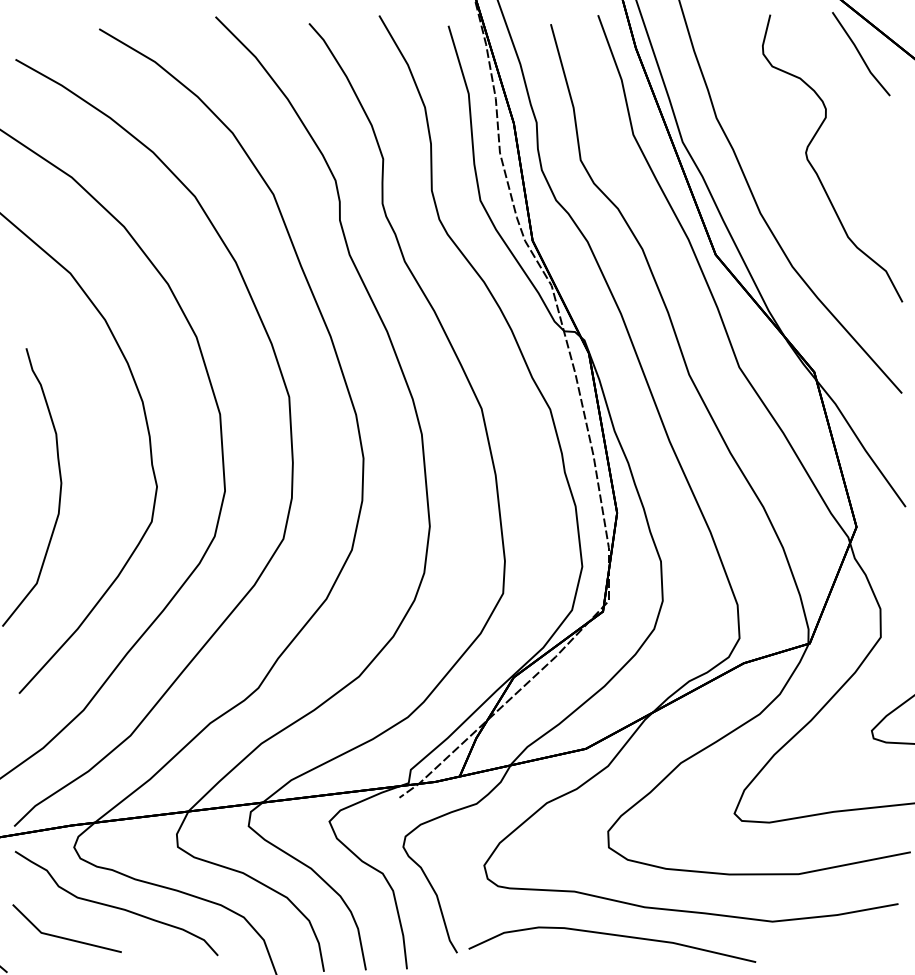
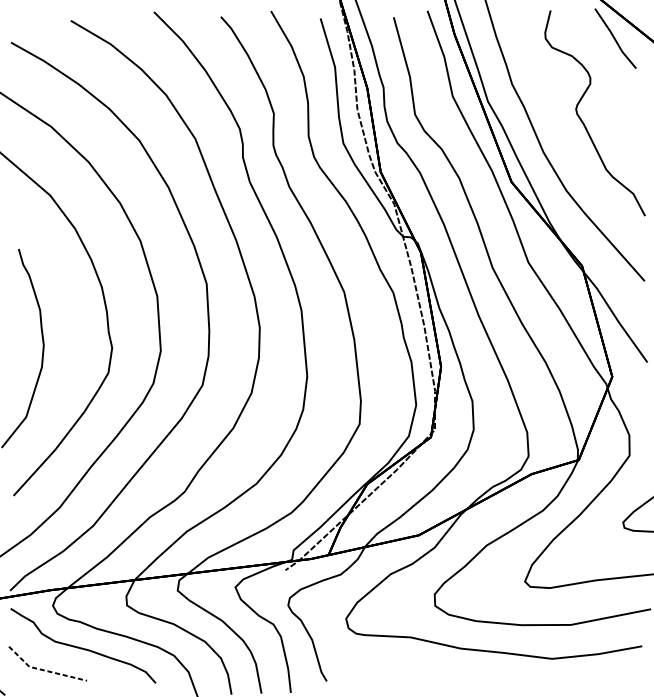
curve: (616, 936) -> (440, 669), removed
line: (62, 937) -> (44, 670), solid -> dashed

